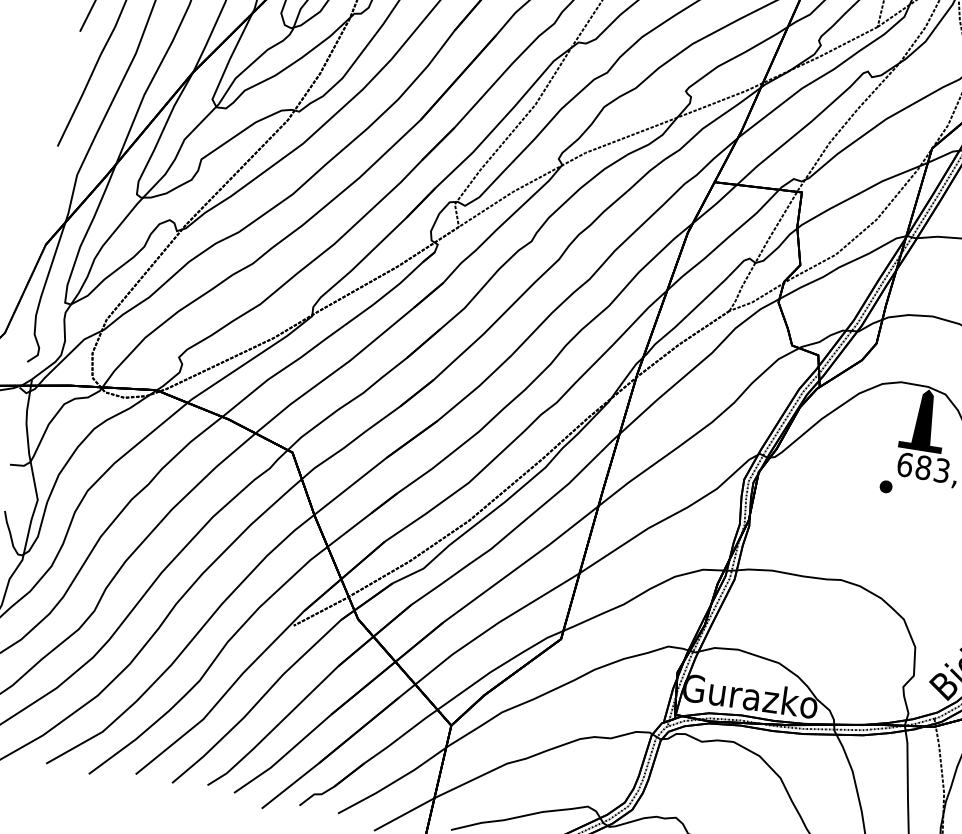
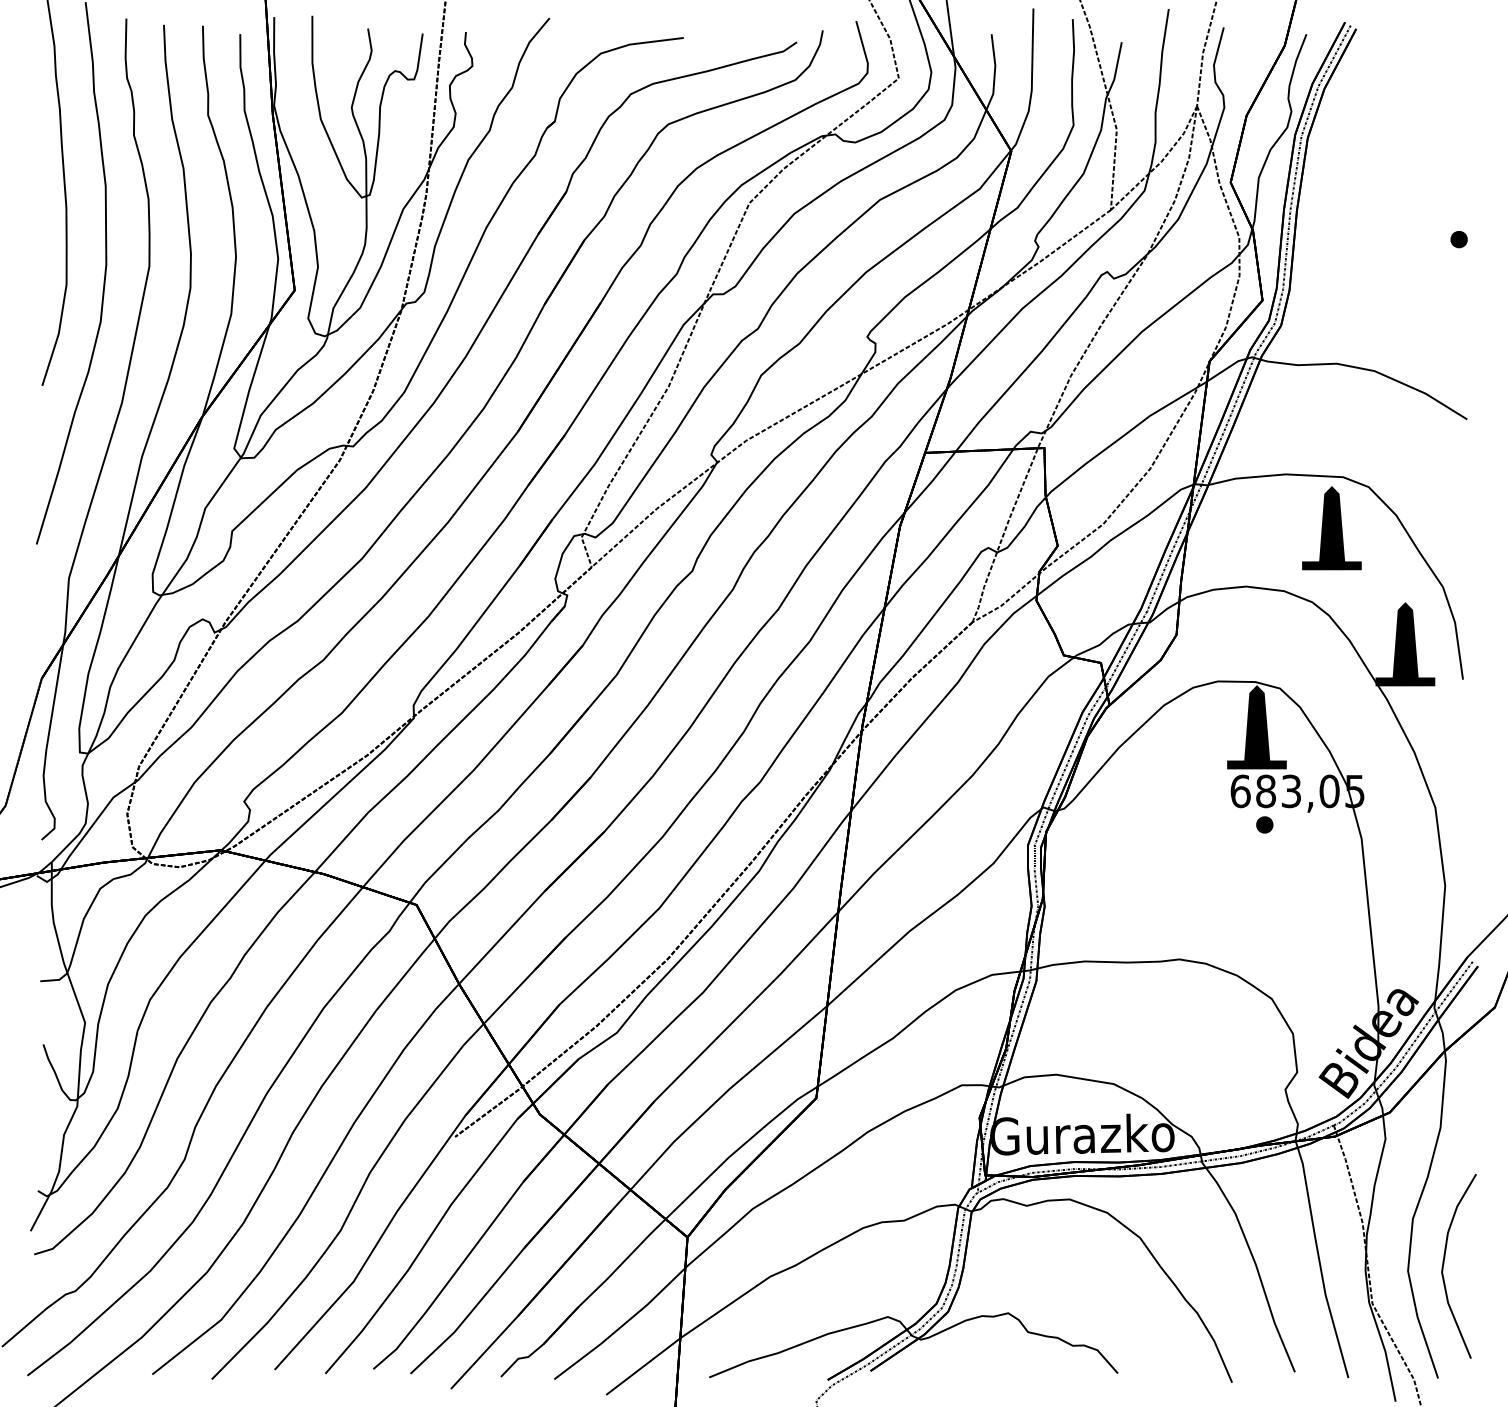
part: (885, 486) -> (1264, 824), moved

